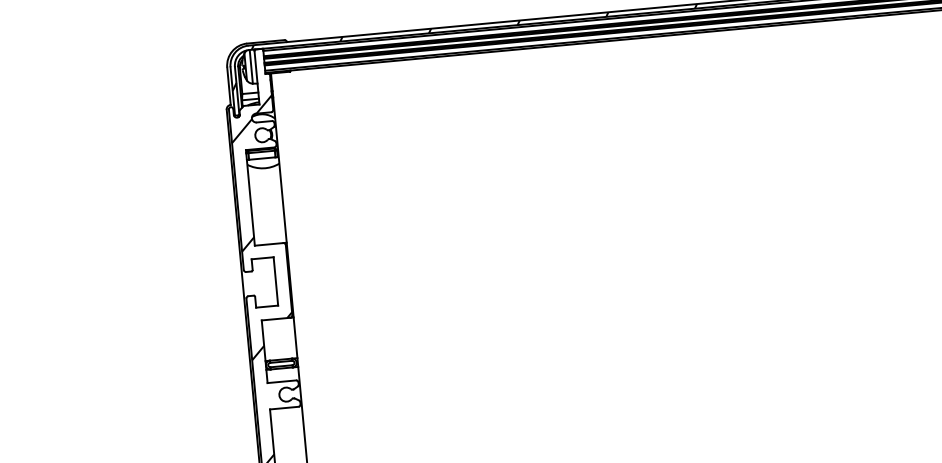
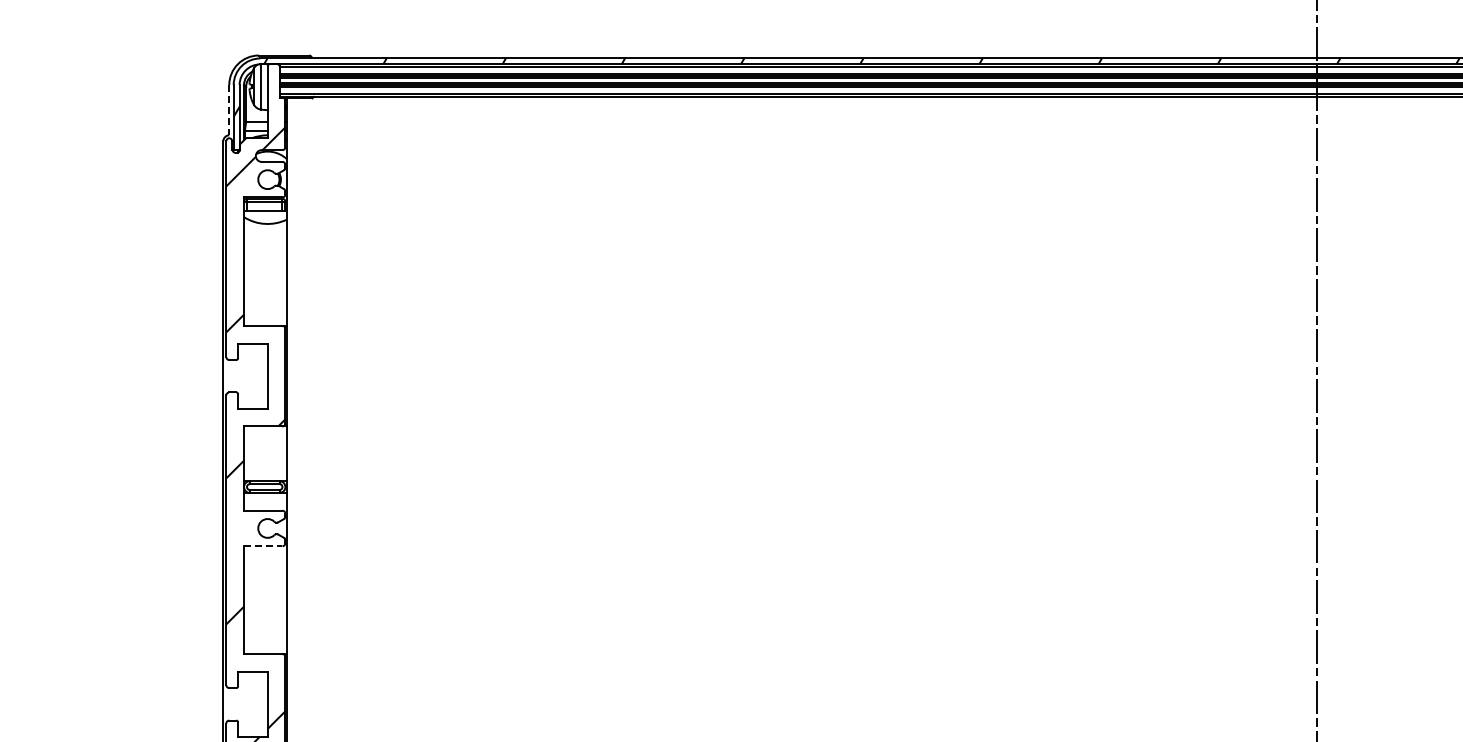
line: (229, 86) -> (229, 110), solid -> dashed
line: (284, 408) -> (263, 546), solid -> dashed

